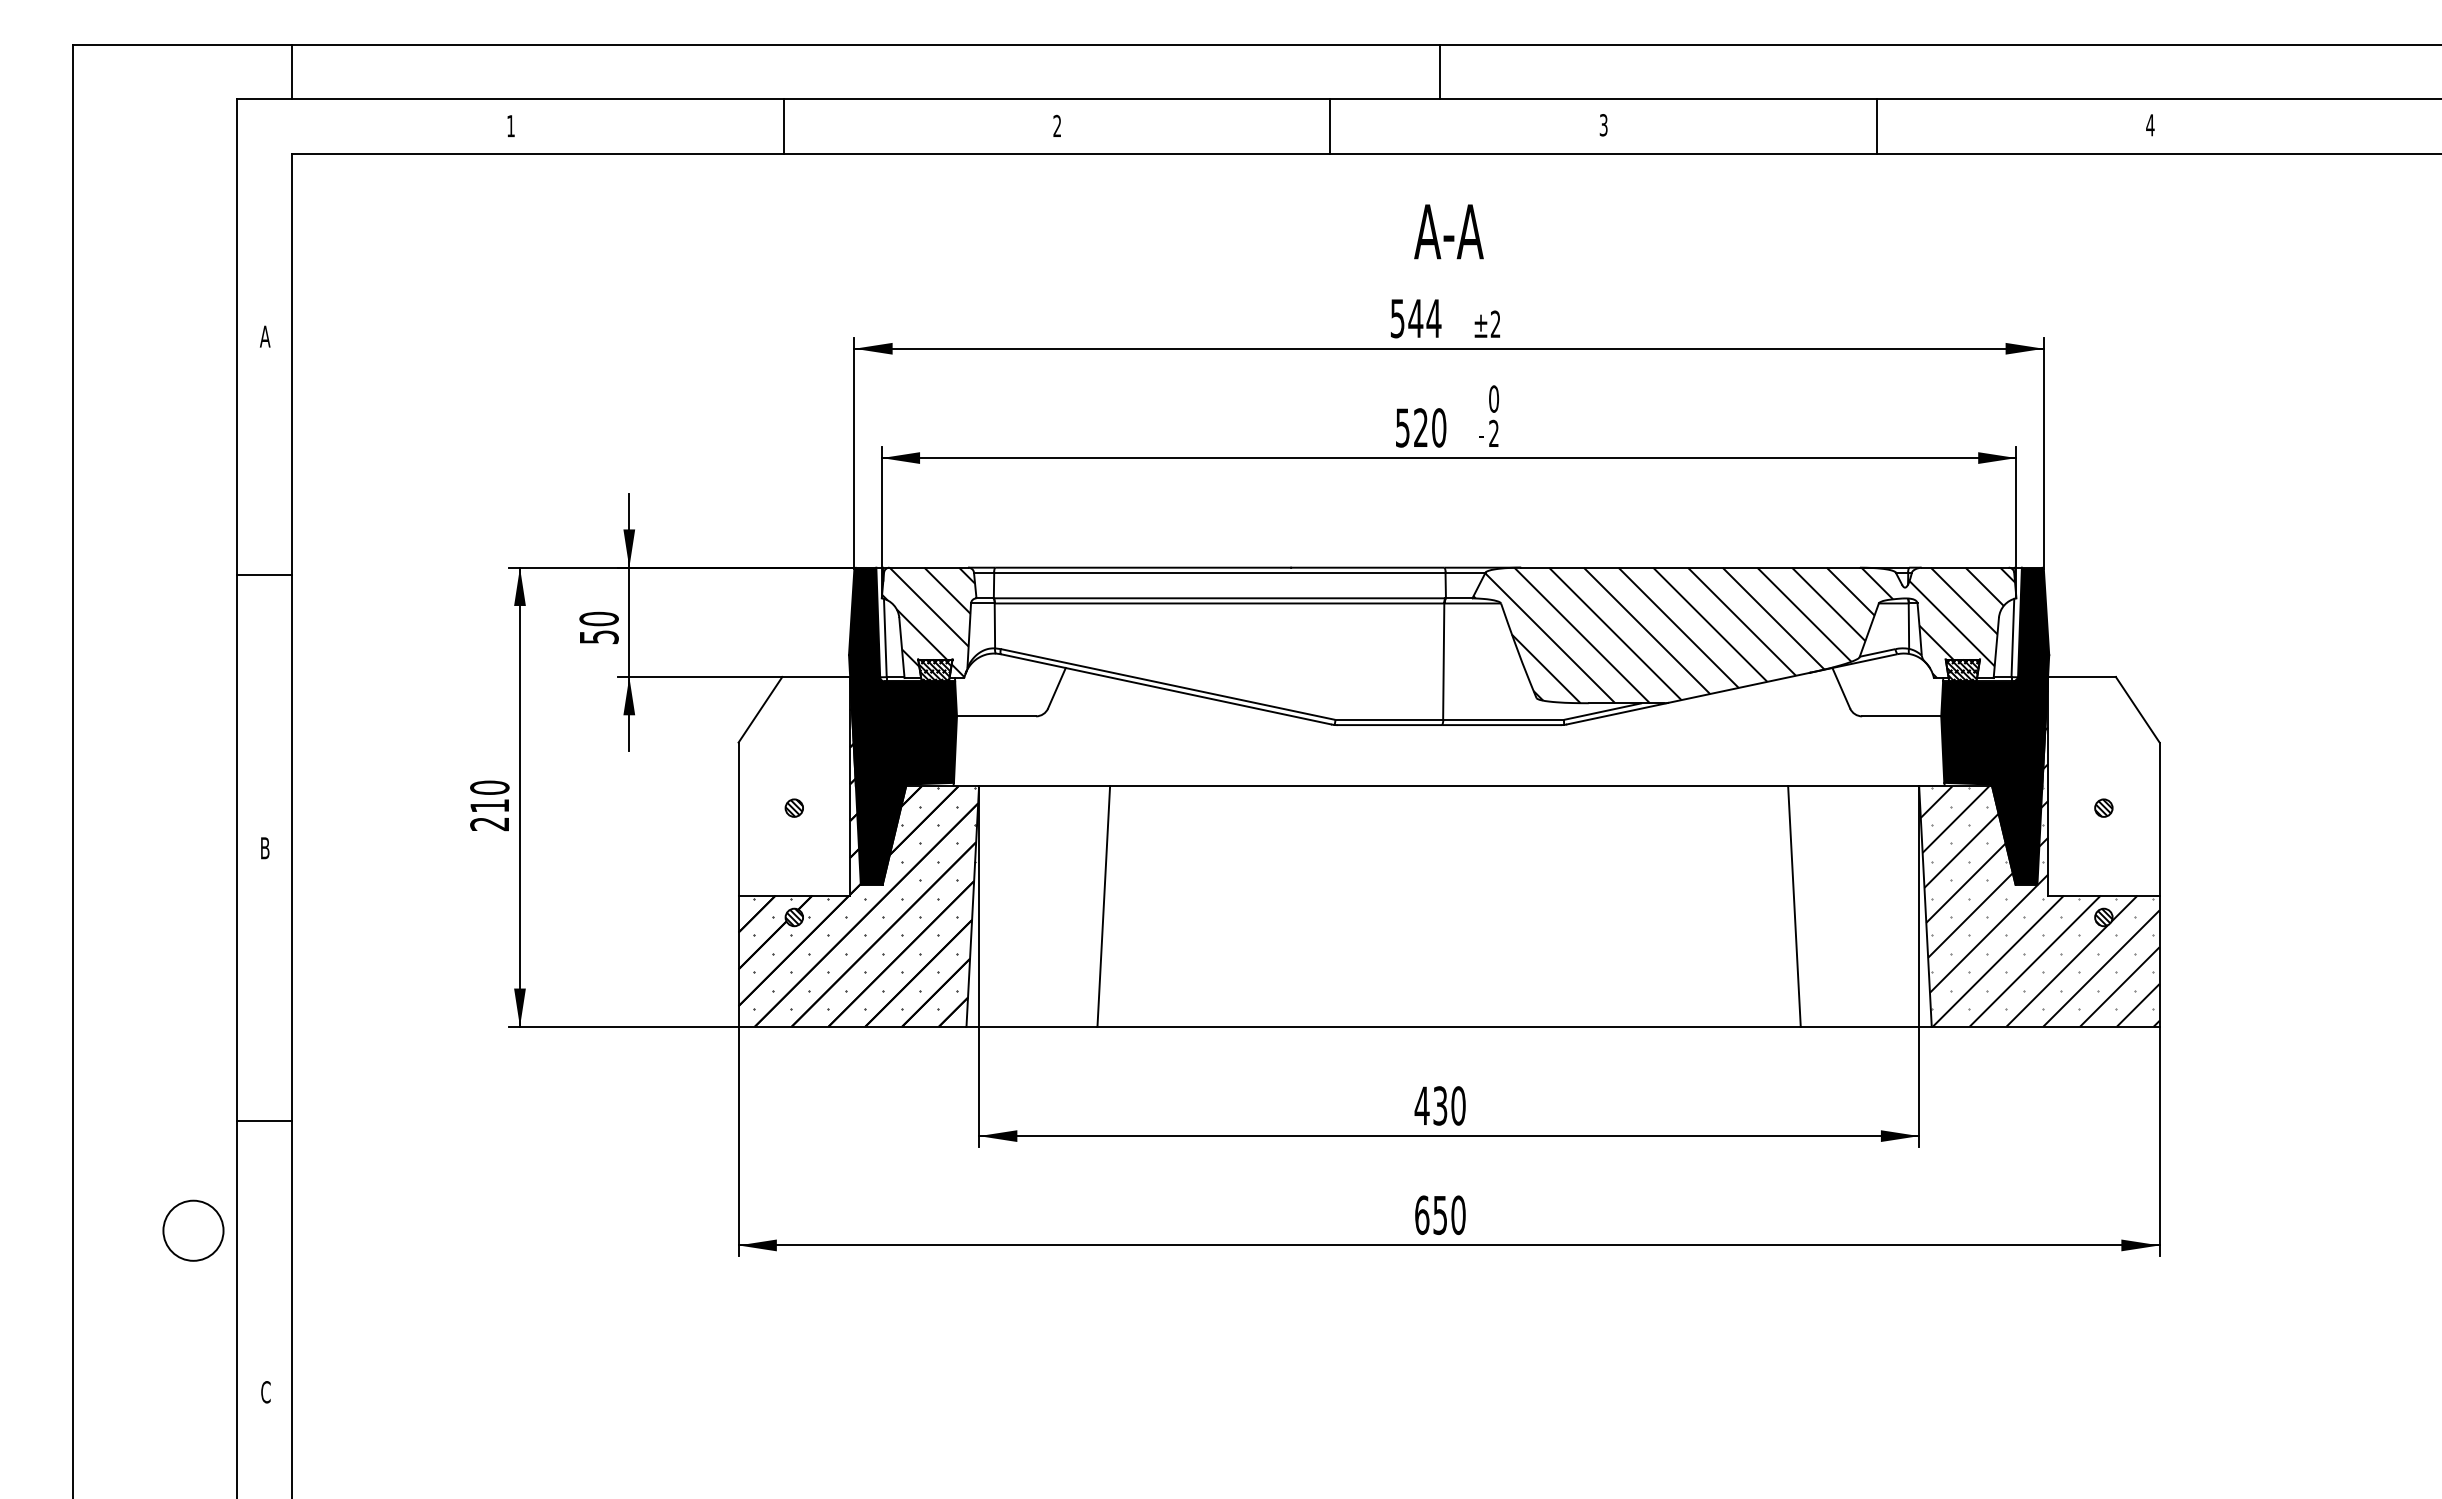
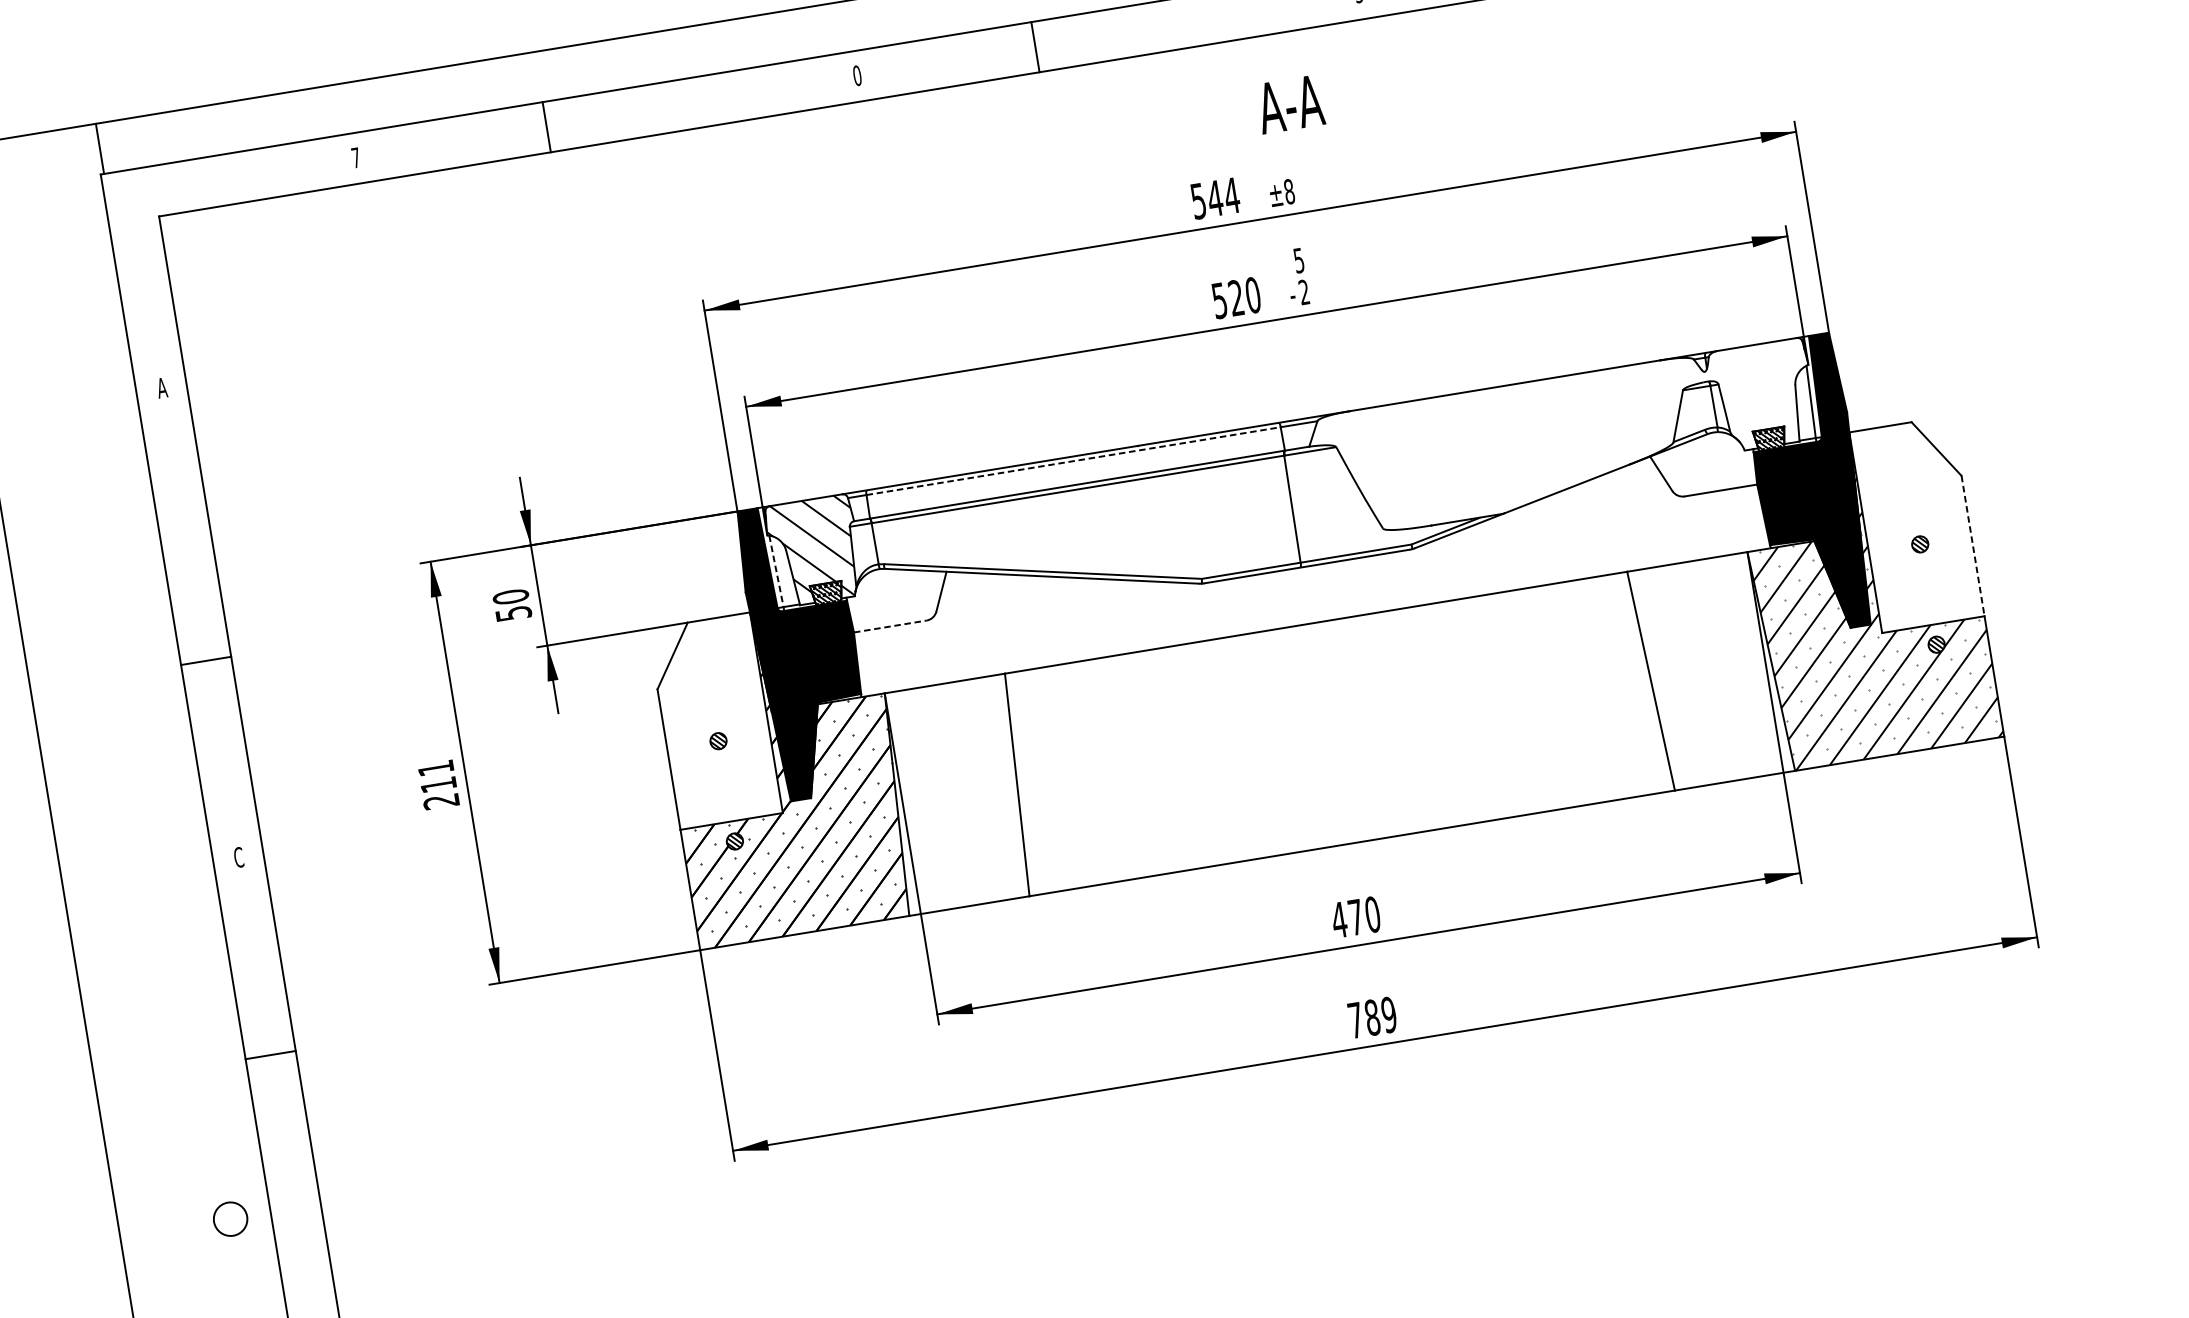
line: (291, 71) -> (99, 148), moved
text: (1057, 125) -> (857, 75), 2 -> 0
text: (510, 126) -> (355, 158), 1 -> 7
line: (783, 126) -> (546, 127), moved
line: (1330, 126) -> (1035, 46), moved
text: (1448, 231) -> (1289, 104), moved
text: (1495, 324) -> (1289, 191), ±2 -> ±8
text: (1494, 398) -> (1299, 260), 0 -> 5
line: (1219, 572) -> (1073, 461), solid -> dashed
line: (264, 574) -> (206, 660), moved
hatch: (1744, 635) -> (1564, 439), removed
line: (885, 638) -> (776, 571), solid -> dashed
line: (996, 716) -> (890, 626), solid -> dashed
text: (489, 787) -> (435, 768), 210 -> 211
line: (2159, 819) -> (1972, 546), solid -> dashed
text: (264, 848) -> (238, 857), B -> C
text: (1440, 1105) -> (1356, 916), 430 -> 470
line: (264, 1121) -> (270, 1055), moved
text: (1440, 1215) -> (1372, 1017), 650 -> 789
circle: (193, 1230) -> (230, 1219), size x0.6

